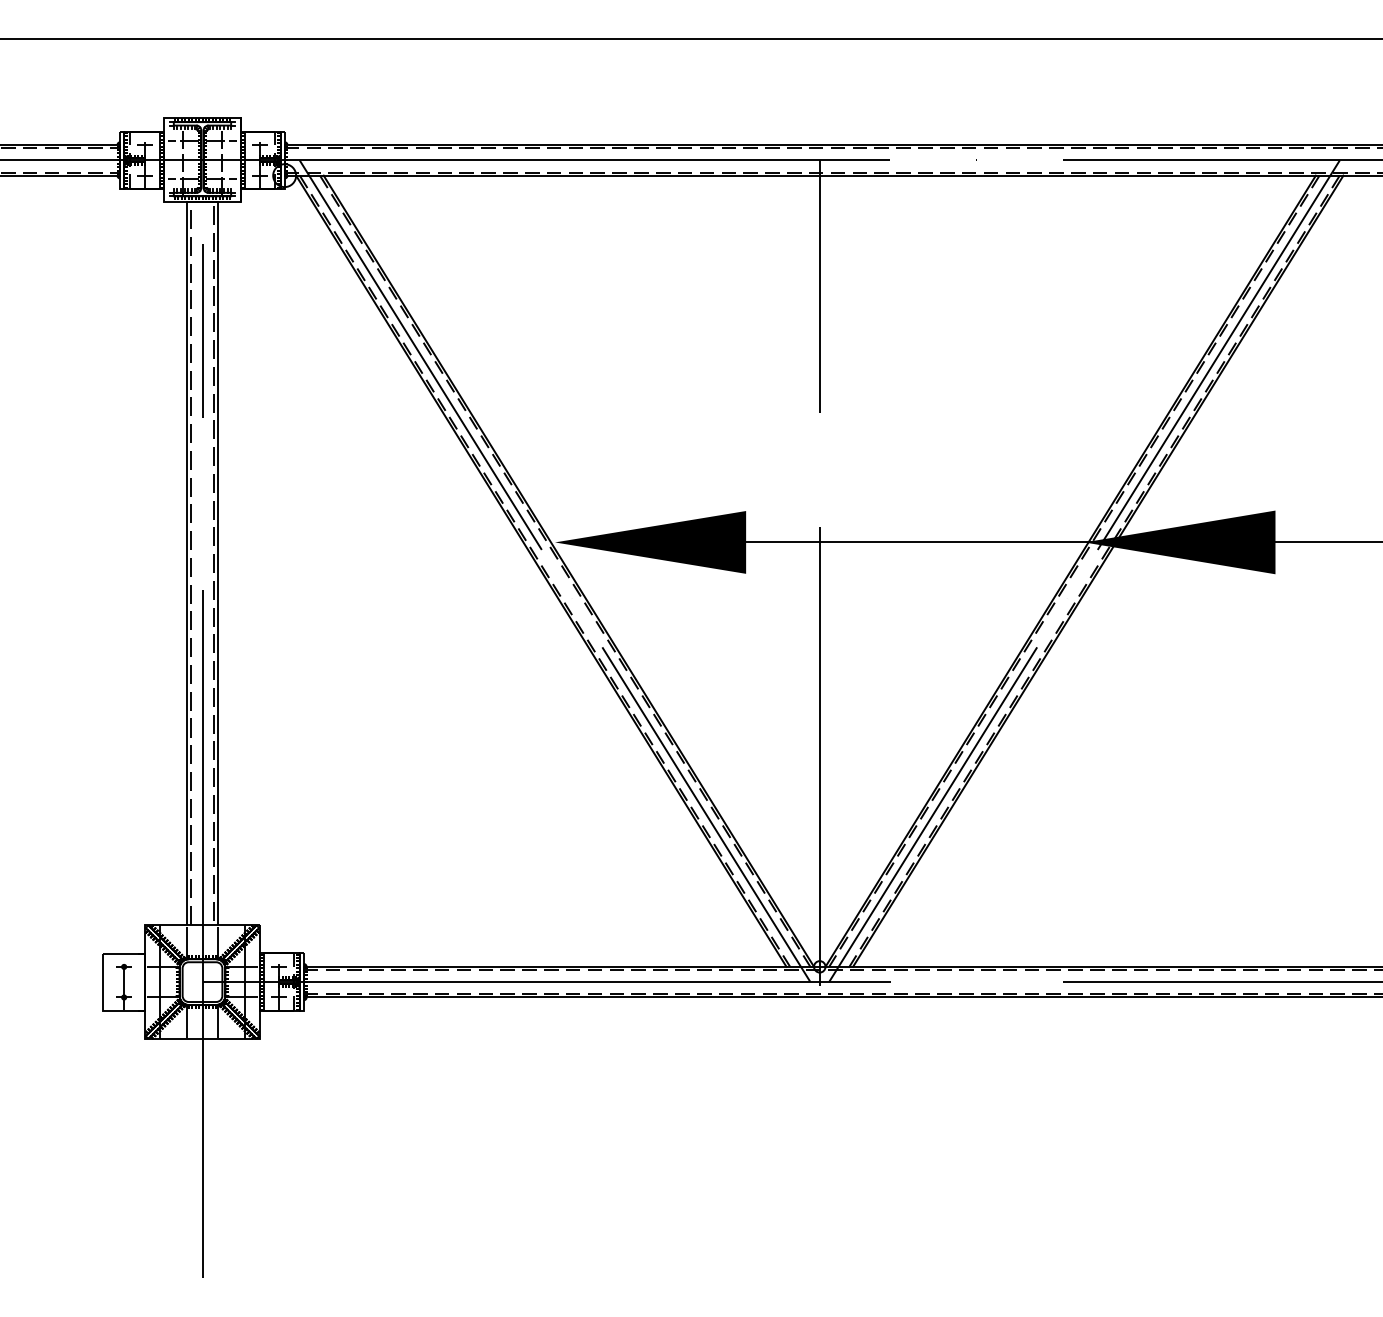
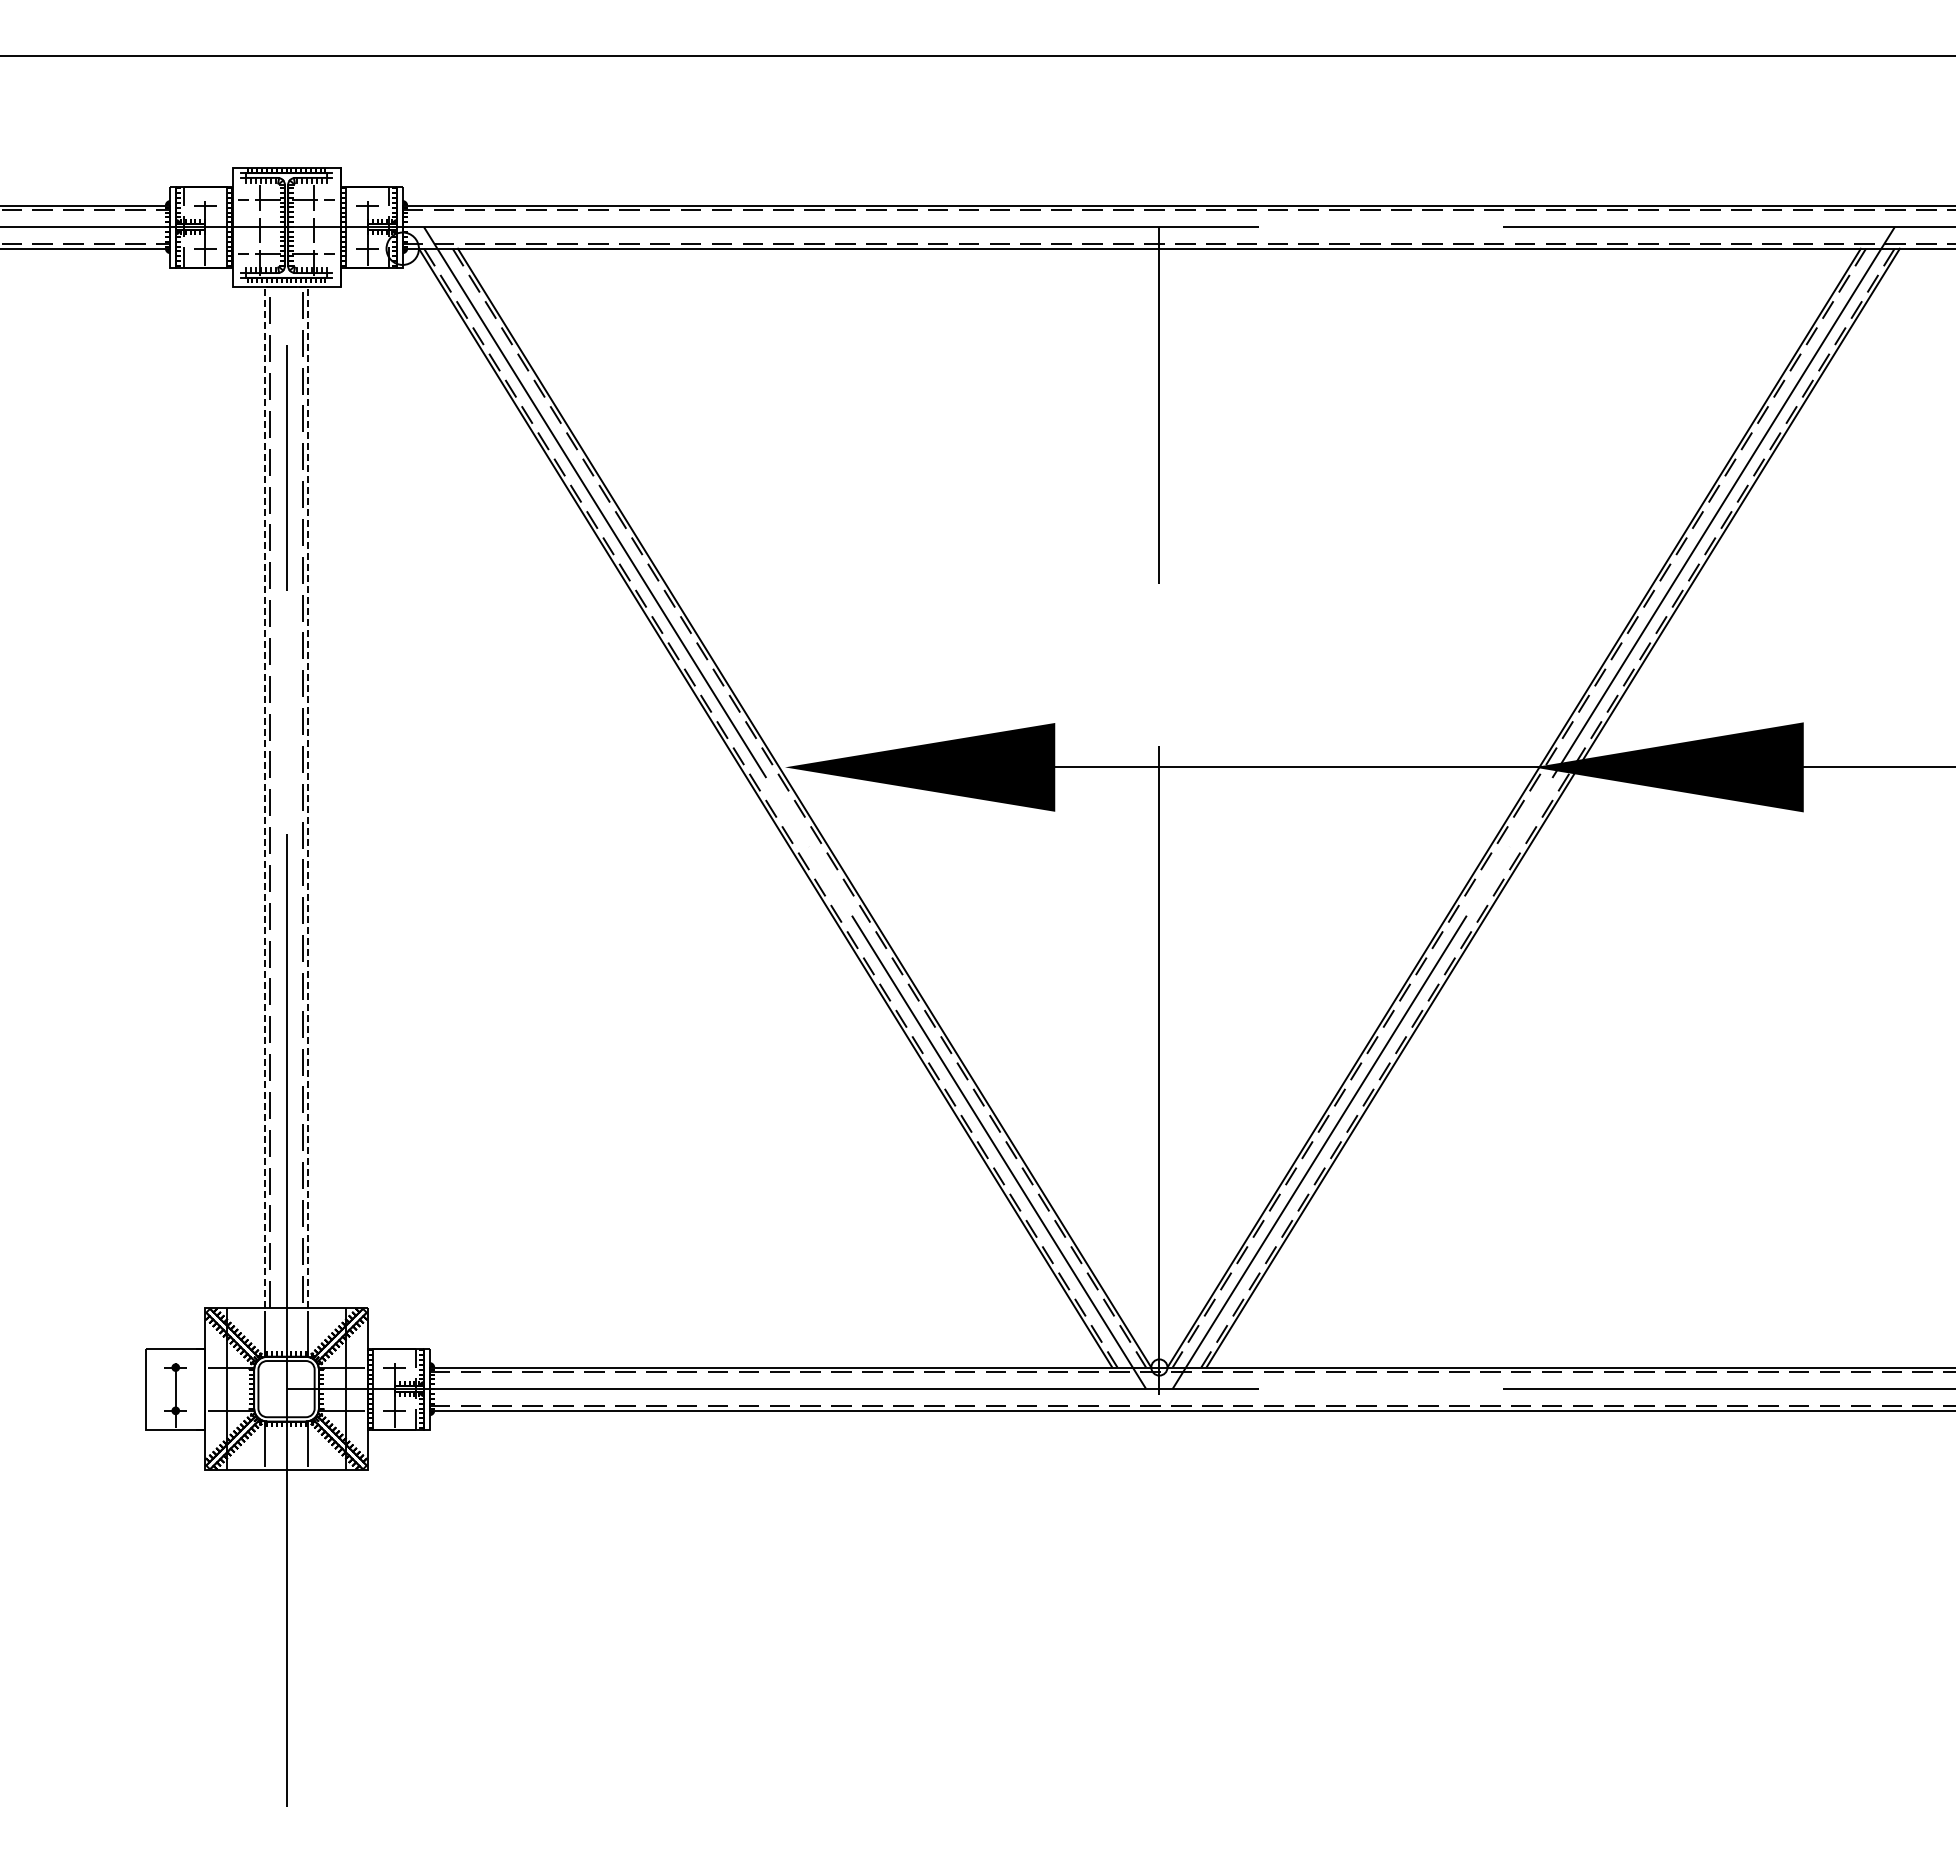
line: (202, 202) -> (286, 286), solid -> dashed

